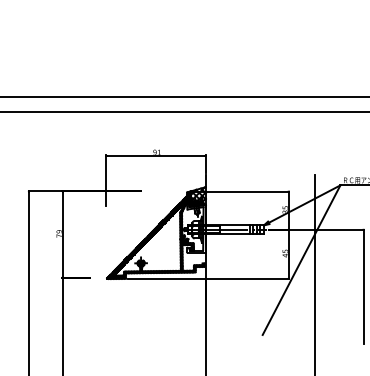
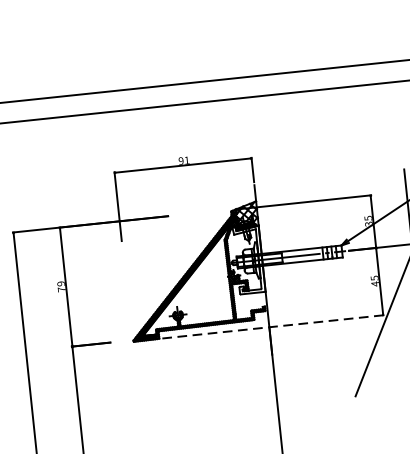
line: (208, 278) -> (272, 326), solid -> dashed

